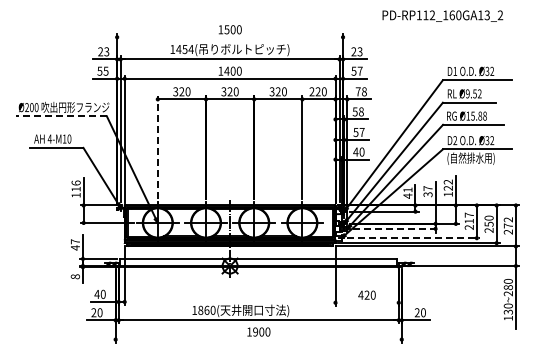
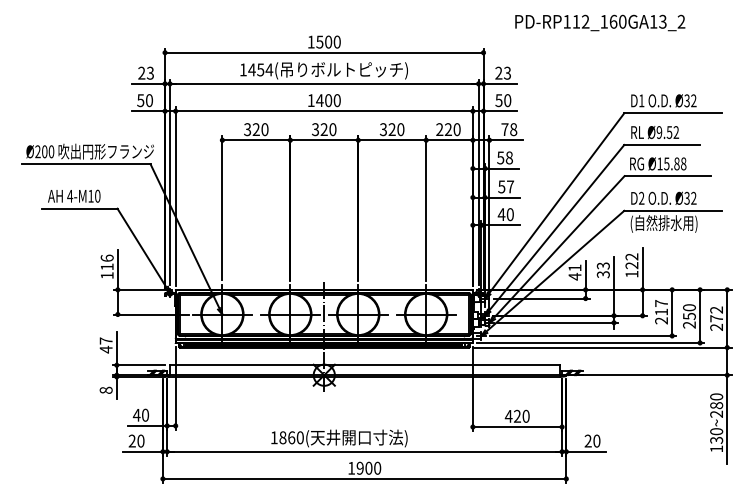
text: (442, 15) -> (599, 22), moved
line: (230, 37) -> (324, 53), added
text: (105, 70) -> (148, 99), 55 -> 50
text: (359, 70) -> (506, 99), 57 -> 50
line: (60, 116) -> (85, 164), dashed -> solid
line: (157, 147) -> (221, 208), dashed -> solid
text: (427, 188) -> (602, 265), 37 -> 33
line: (395, 228) -> (557, 322), dashed -> solid
line: (414, 238) -> (584, 336), dashed -> solid
line: (366, 302) -> (516, 426), added
line: (258, 339) -> (364, 478), added

